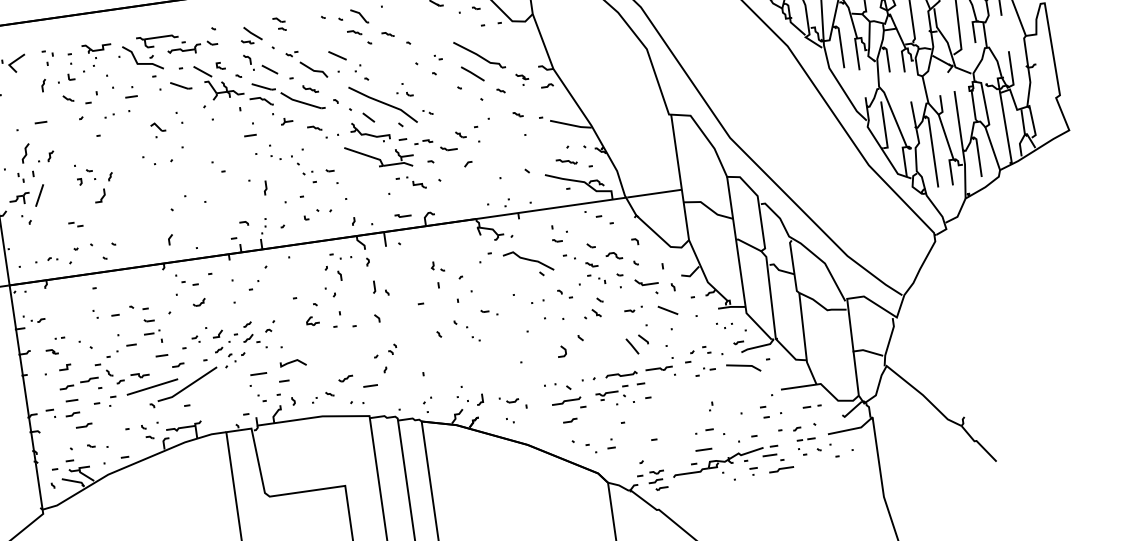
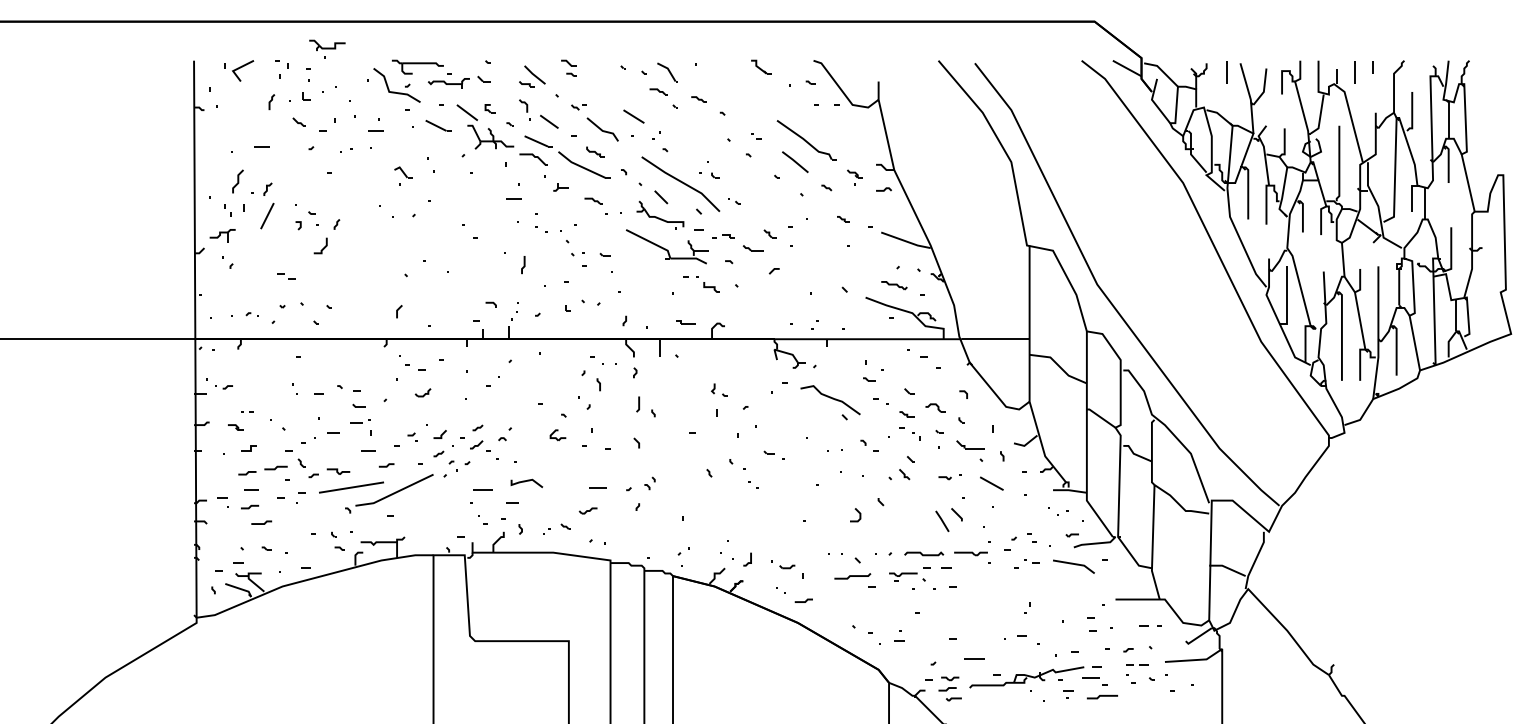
part: (97, 50) -> (327, 48), moved
line: (39, 195) -> (267, 215), moved
line: (370, 385) -> (597, 487), moved
line: (570, 421) -> (803, 601), moved
line: (703, 449) -> (974, 658), moved

